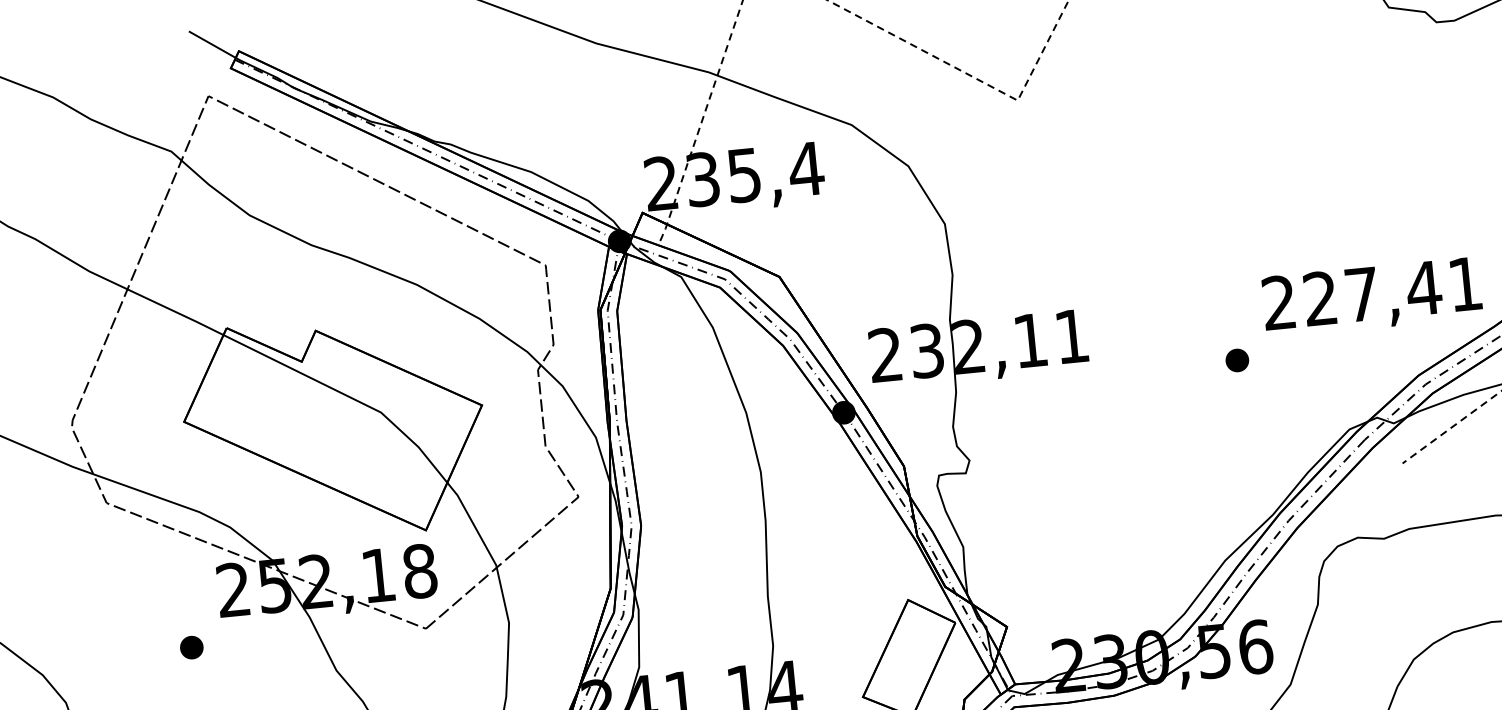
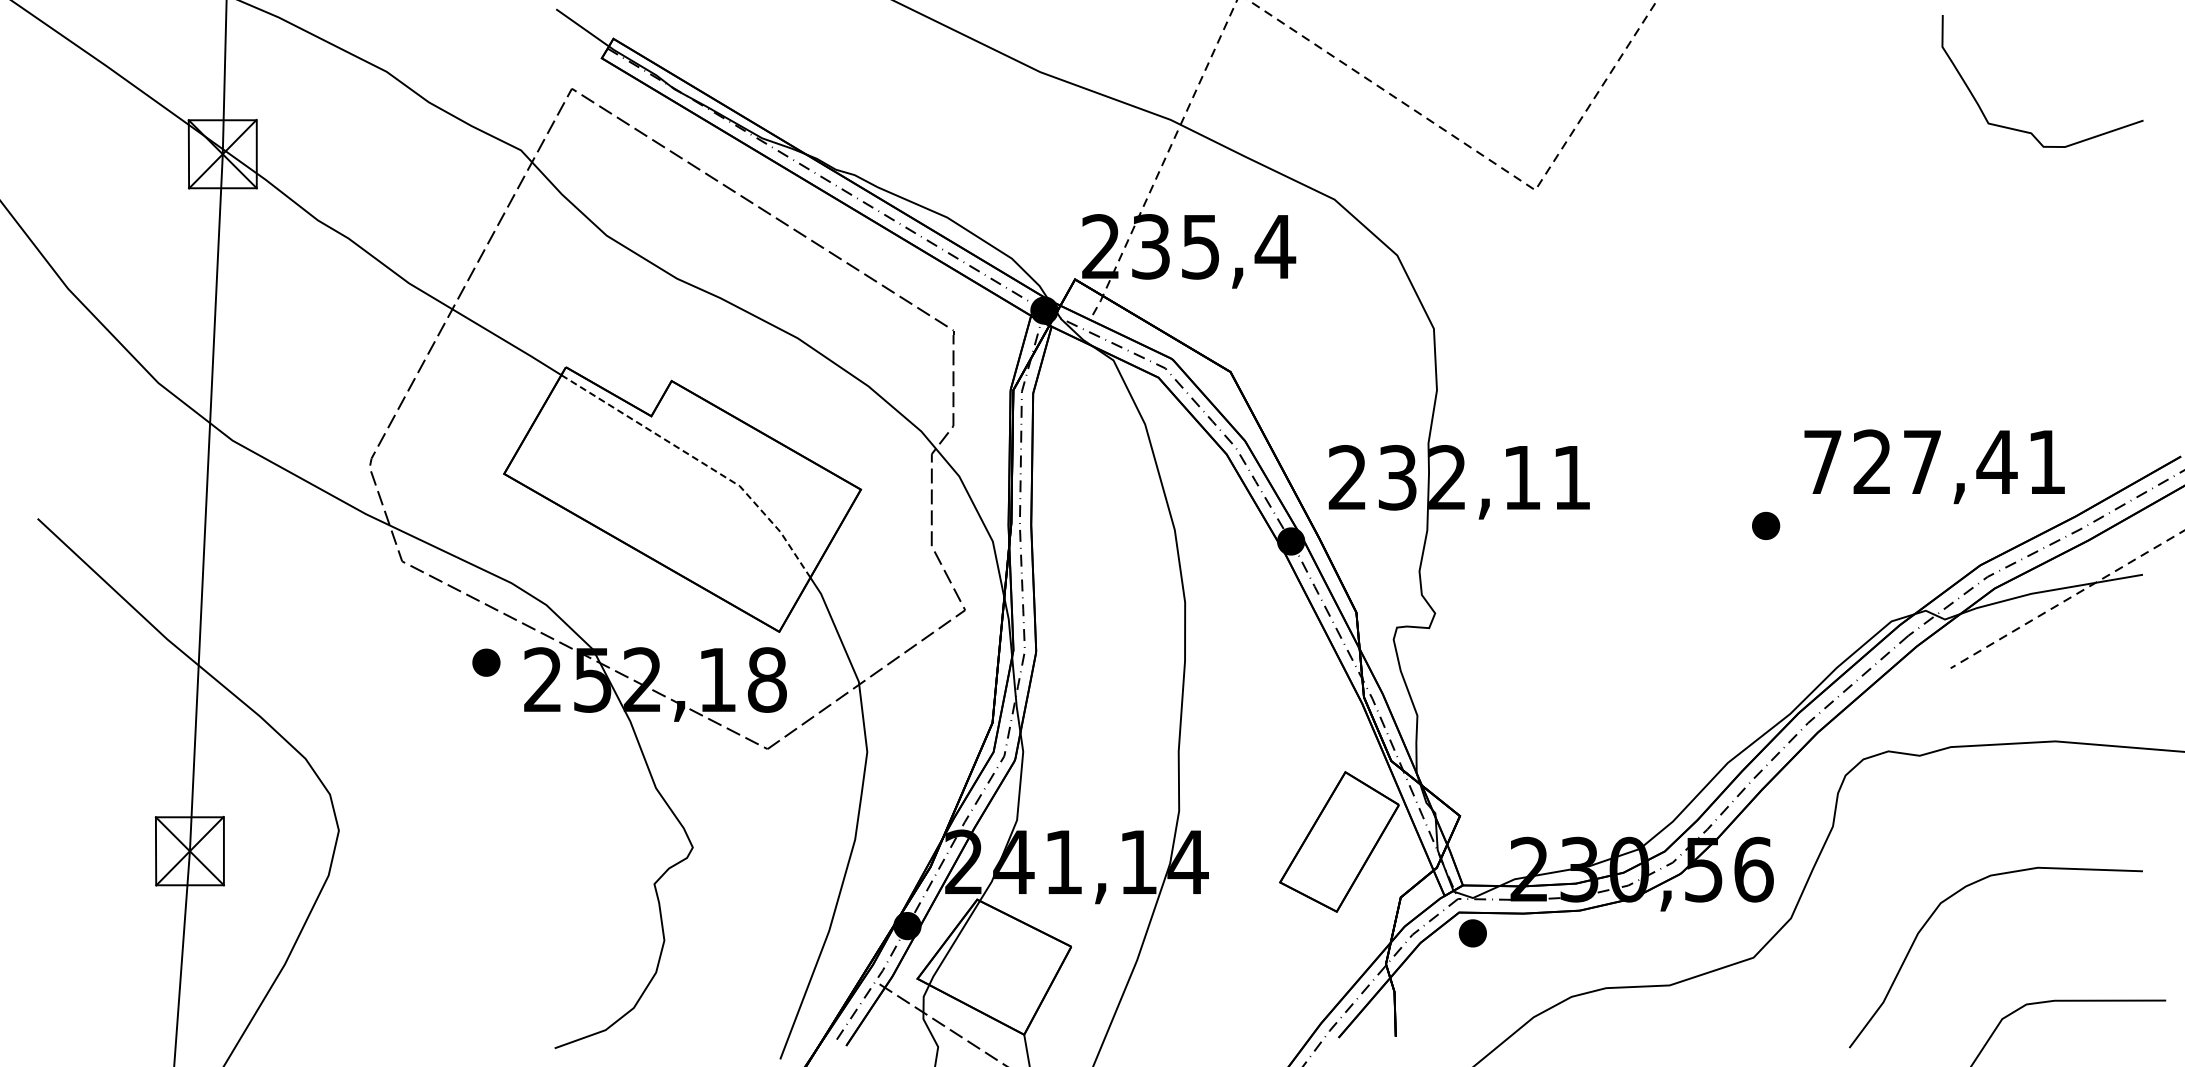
text: (1278, 302) -> (1822, 461), 227,41 -> 727,41
line: (346, 395) -> (700, 461), solid -> dashed
part: (191, 647) -> (486, 662), moved

